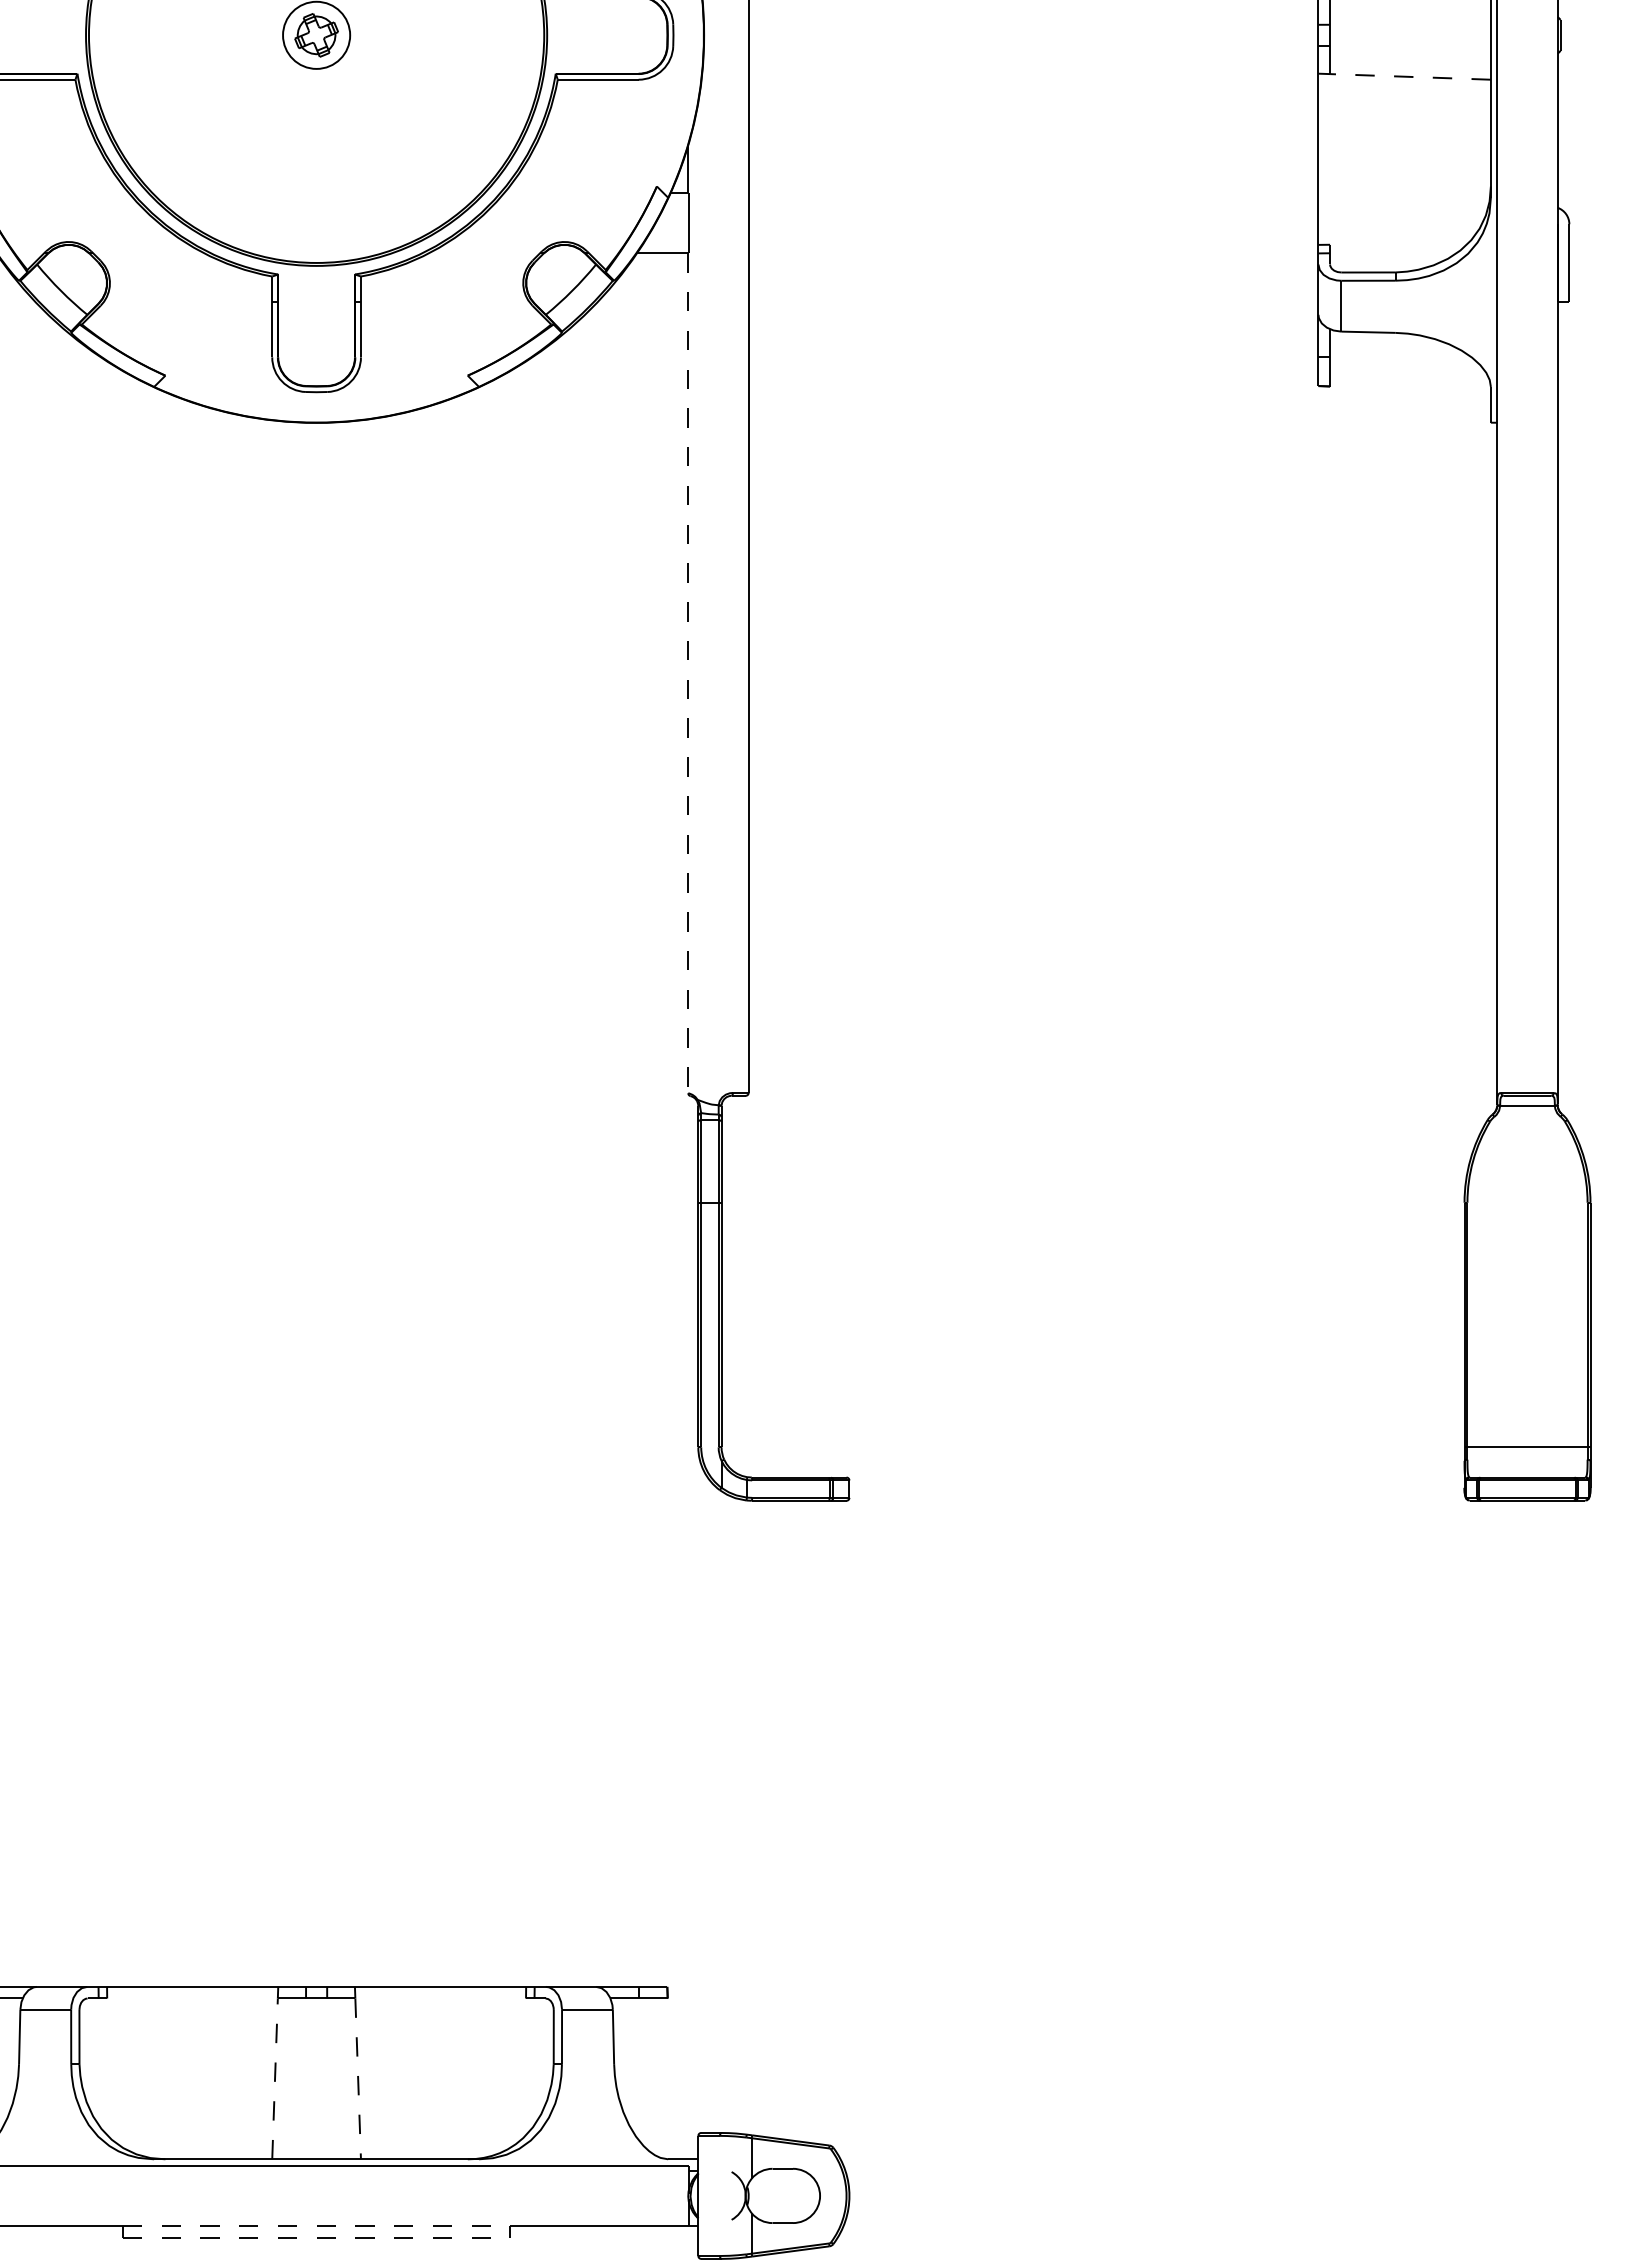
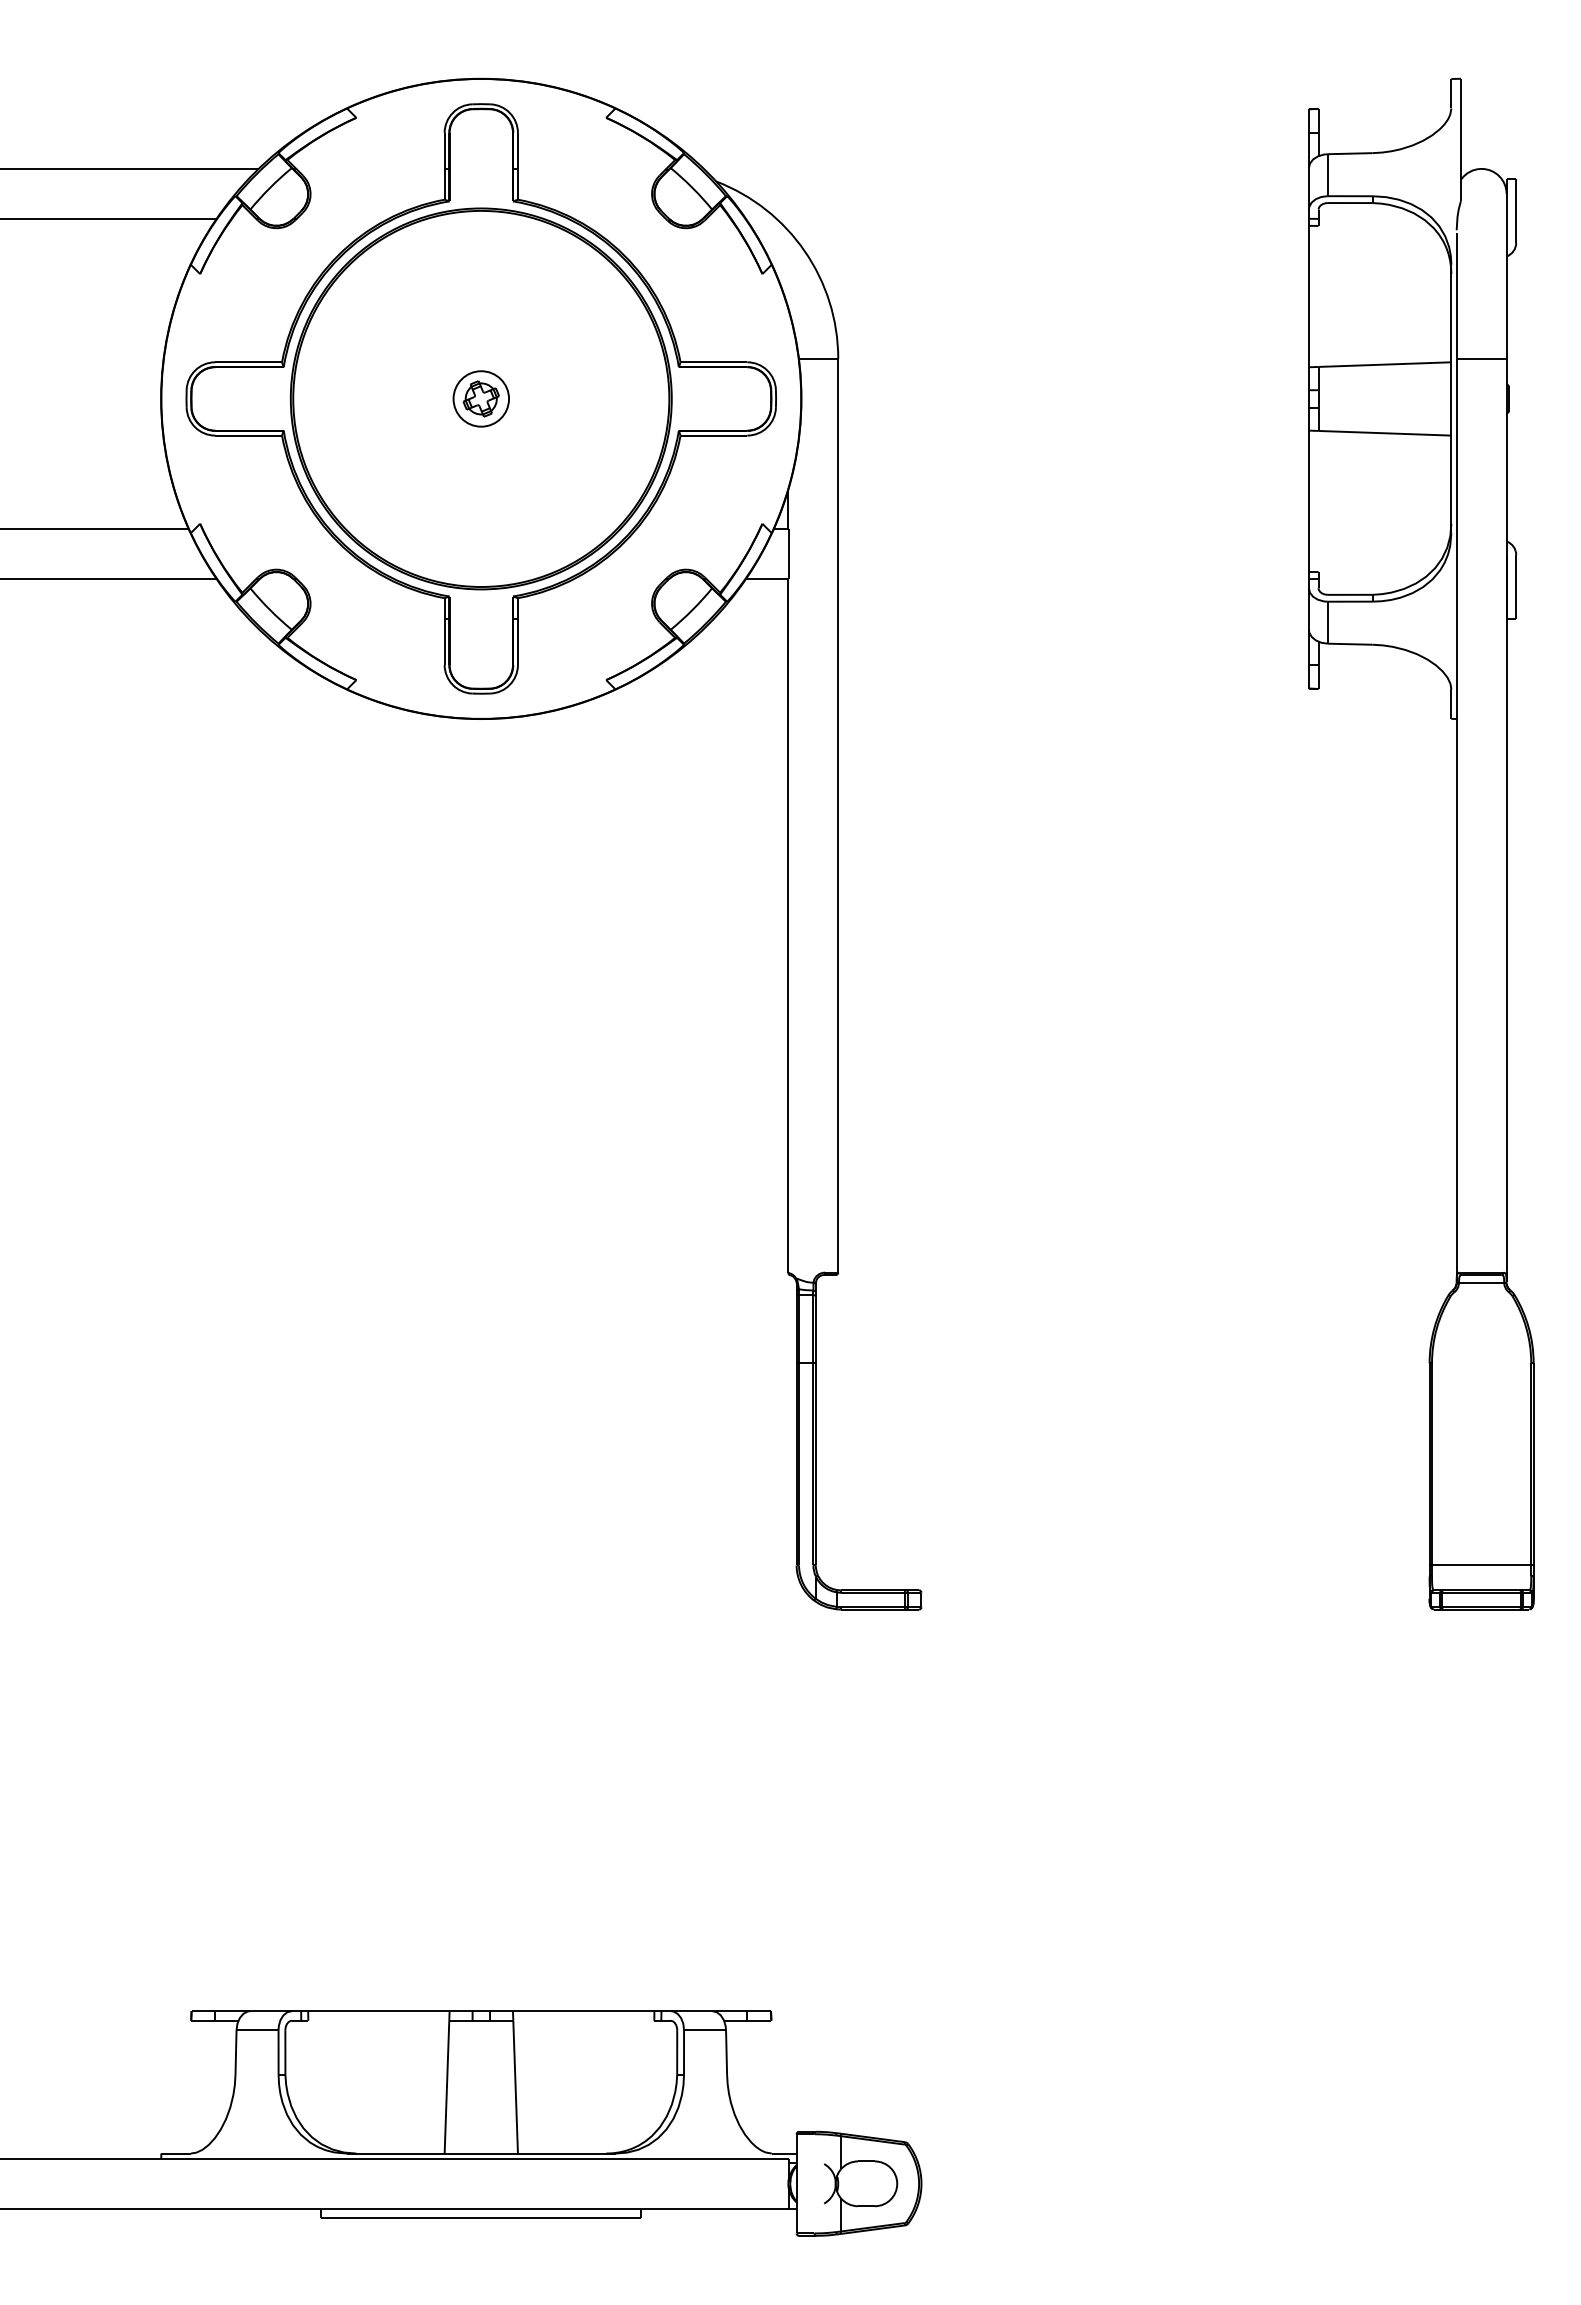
line: (1409, 77) -> (1384, 433), dashed -> solid
line: (688, 672) -> (788, 925), dashed -> solid
line: (274, 2078) -> (446, 2086), dashed -> solid
line: (358, 2079) -> (515, 2087), dashed -> solid
line: (316, 2225) -> (481, 2208), dashed -> solid
line: (316, 2237) -> (481, 2218), dashed -> solid

